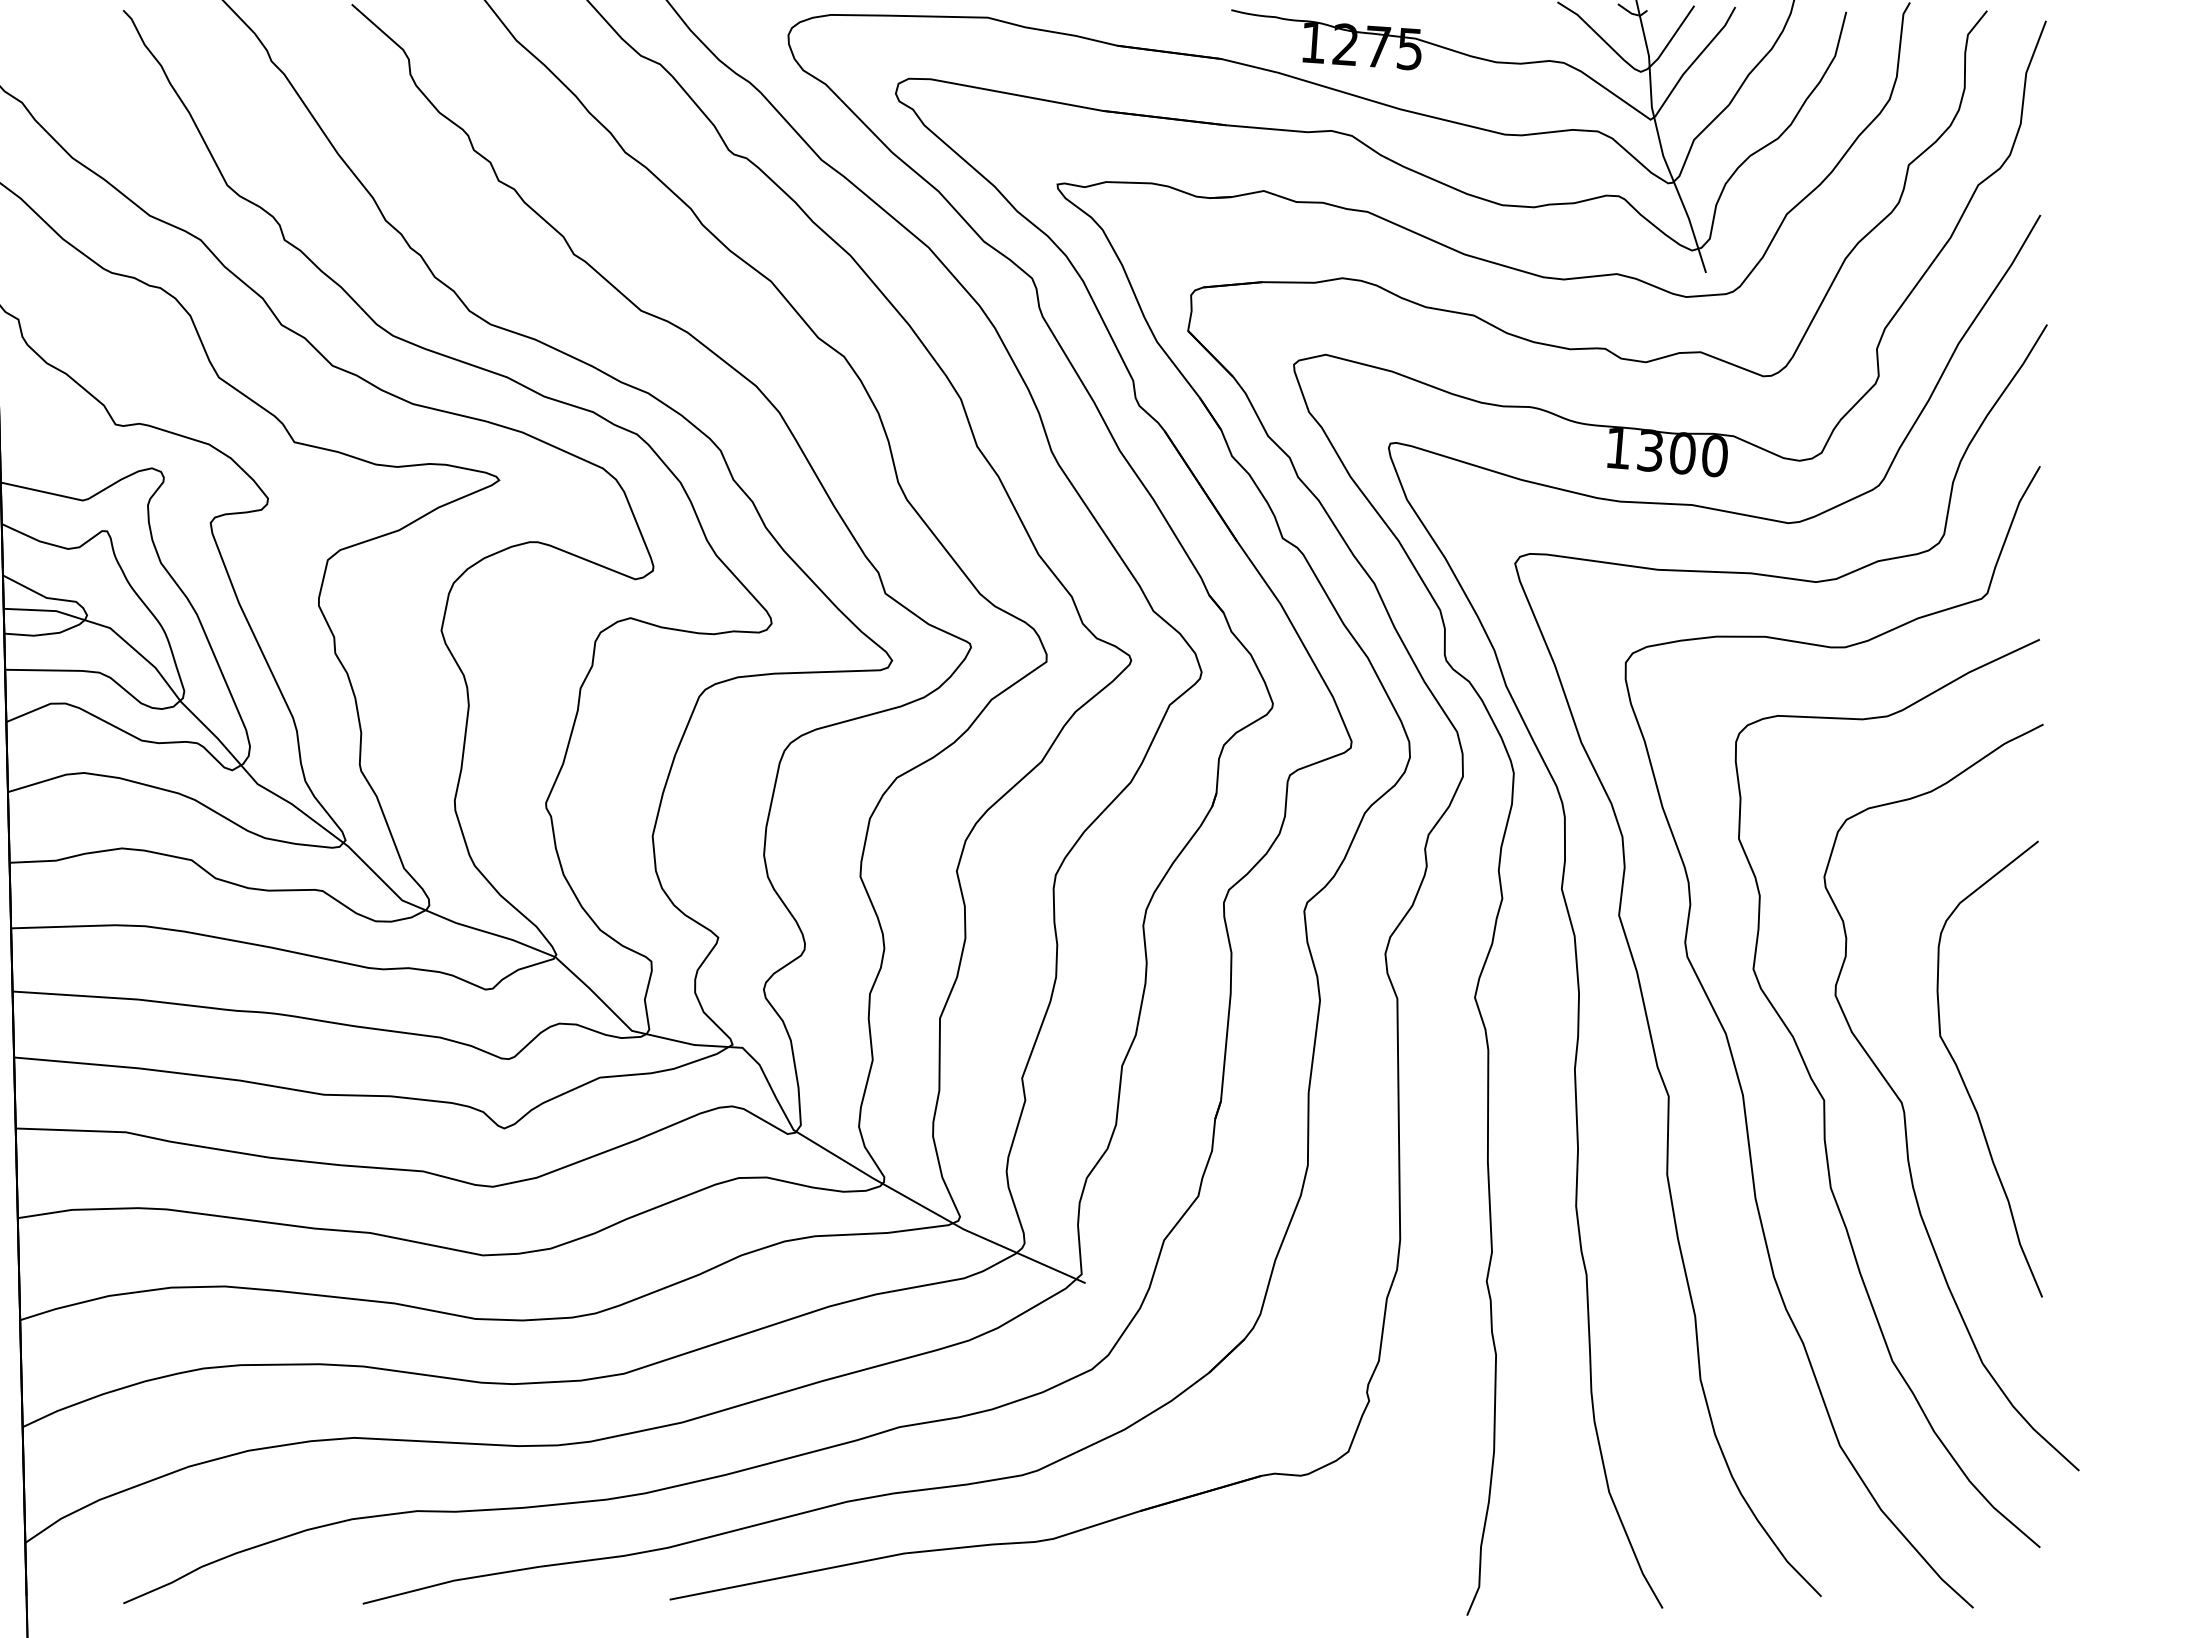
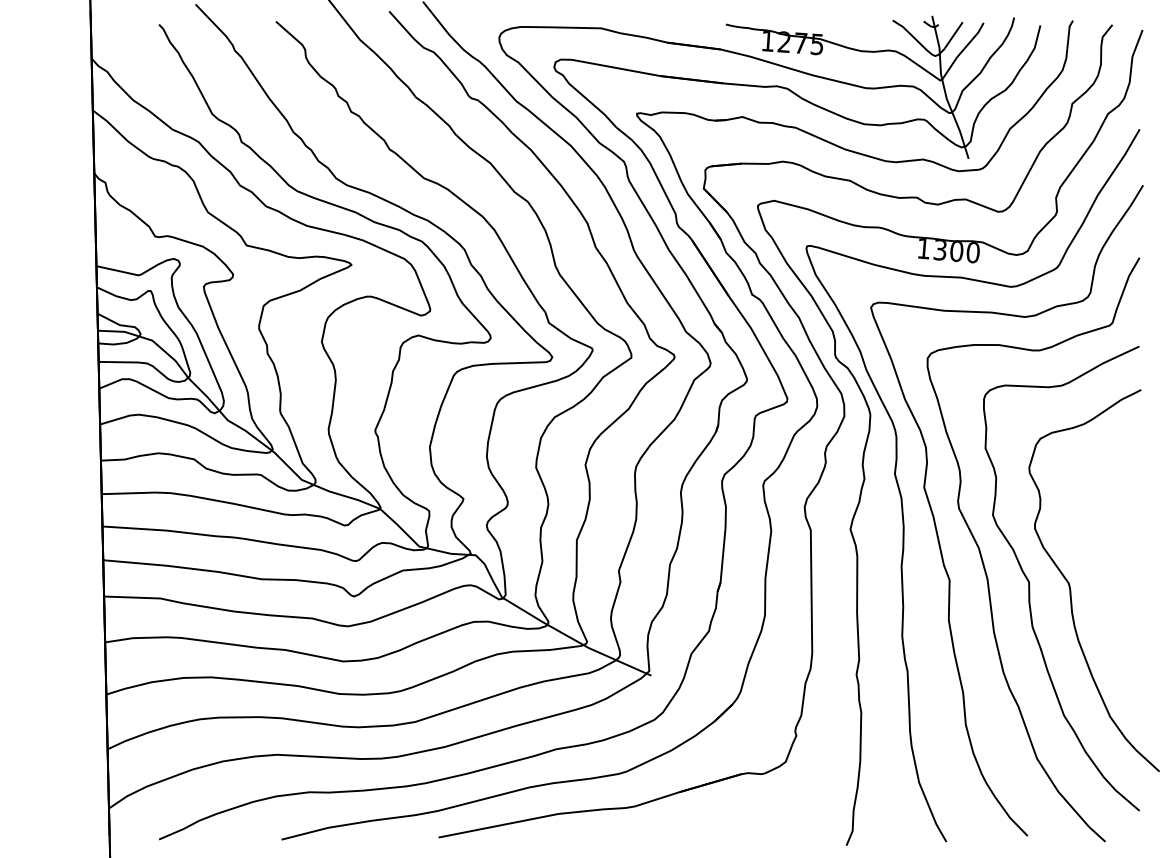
curve: (1965, 1081) -> (1101, 572), removed

